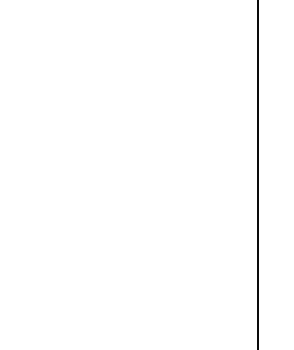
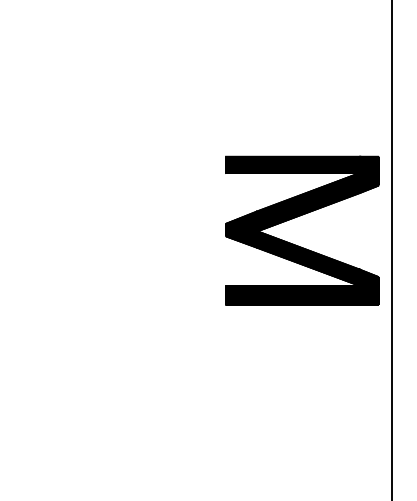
part: (189, 163) -> (295, 218), added

